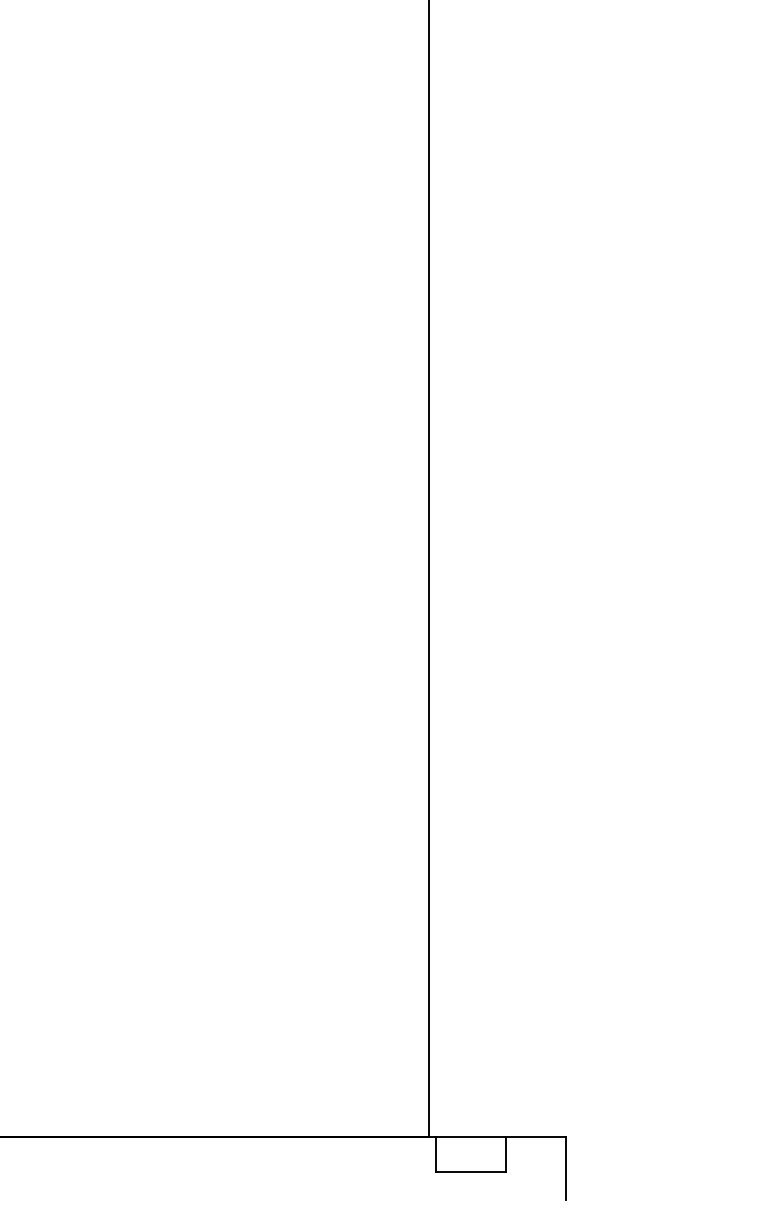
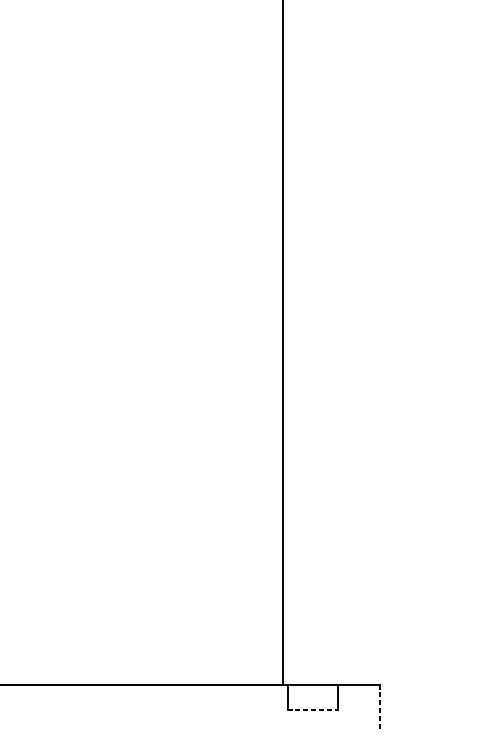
line: (565, 1168) -> (379, 707), solid -> dashed
line: (471, 1171) -> (312, 709), solid -> dashed

